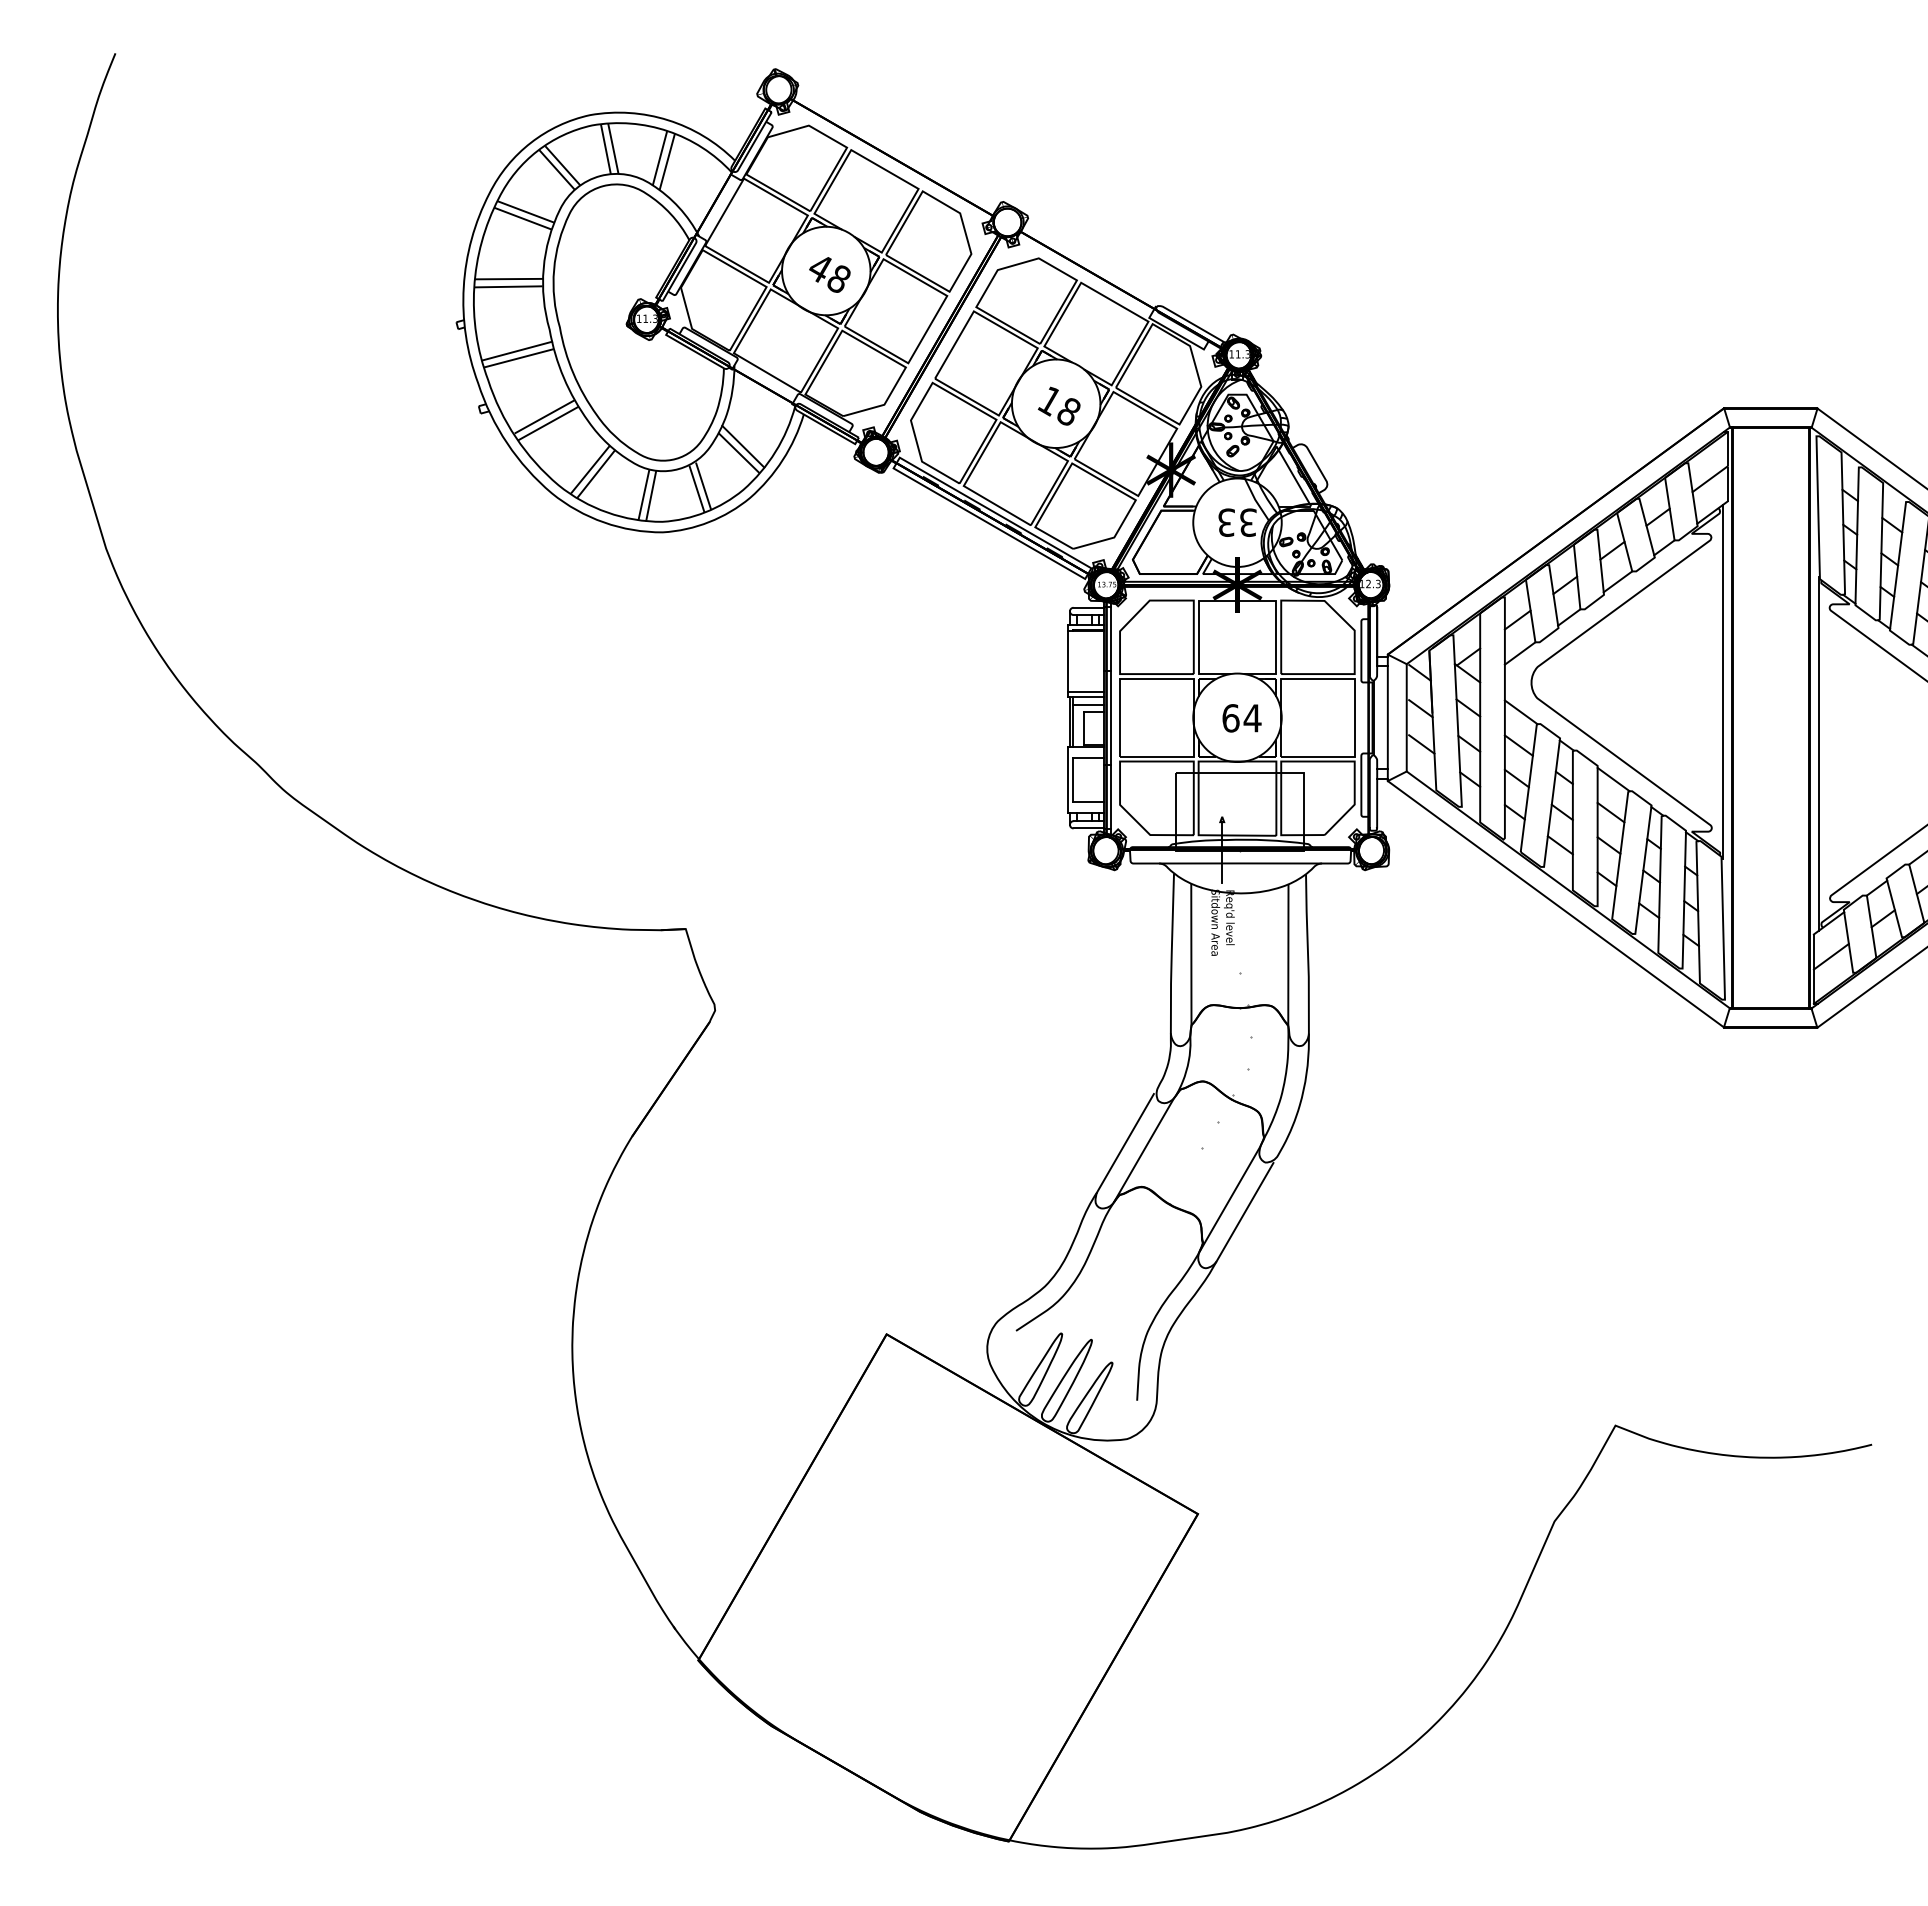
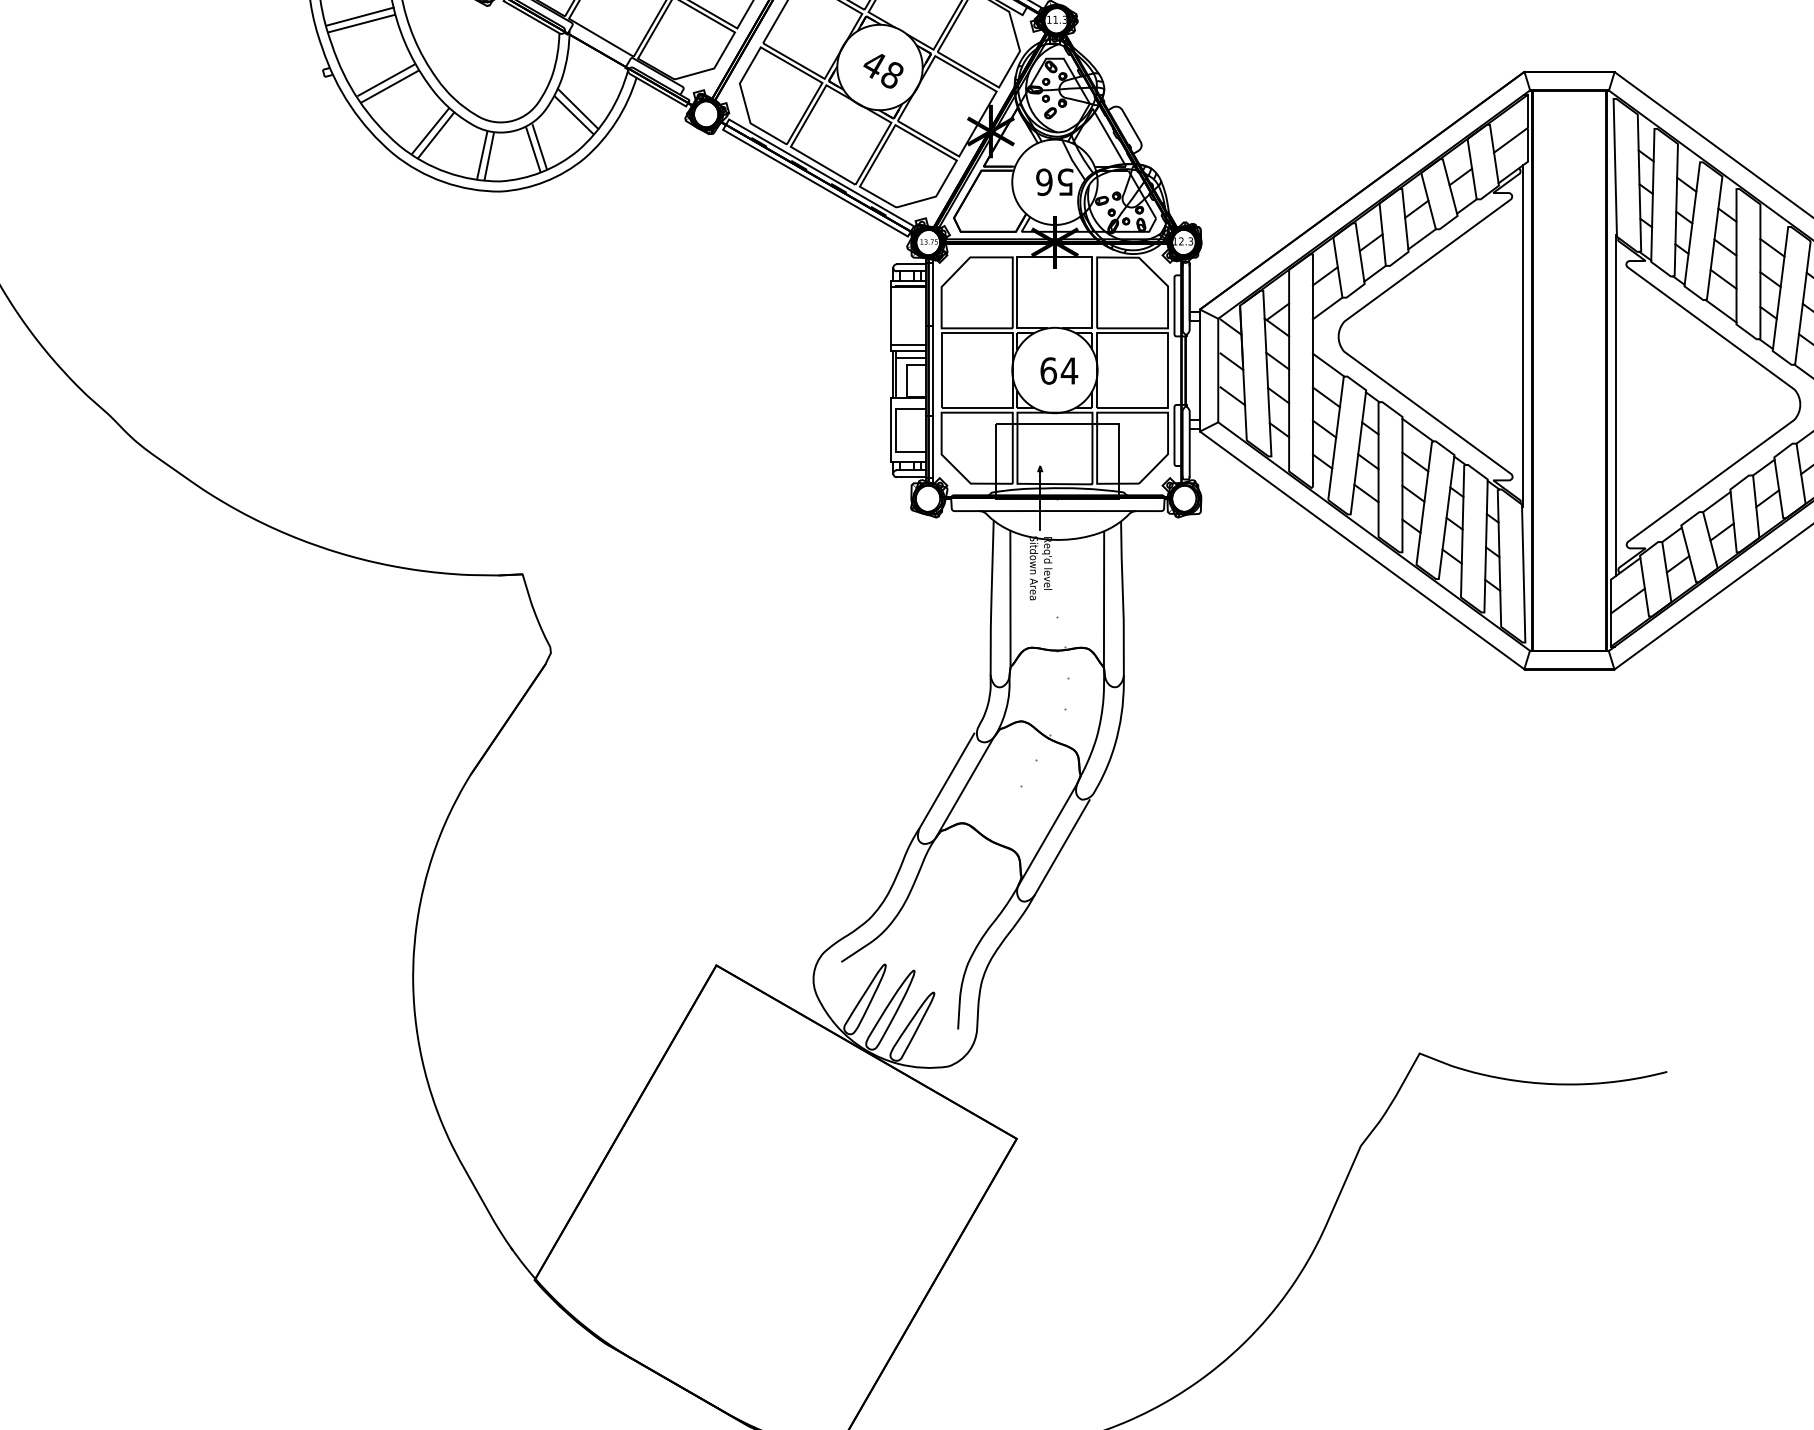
text: (1049, 401) -> (873, 65), 18 -> 48
text: (1236, 522) -> (1053, 182), 33 -> 56

